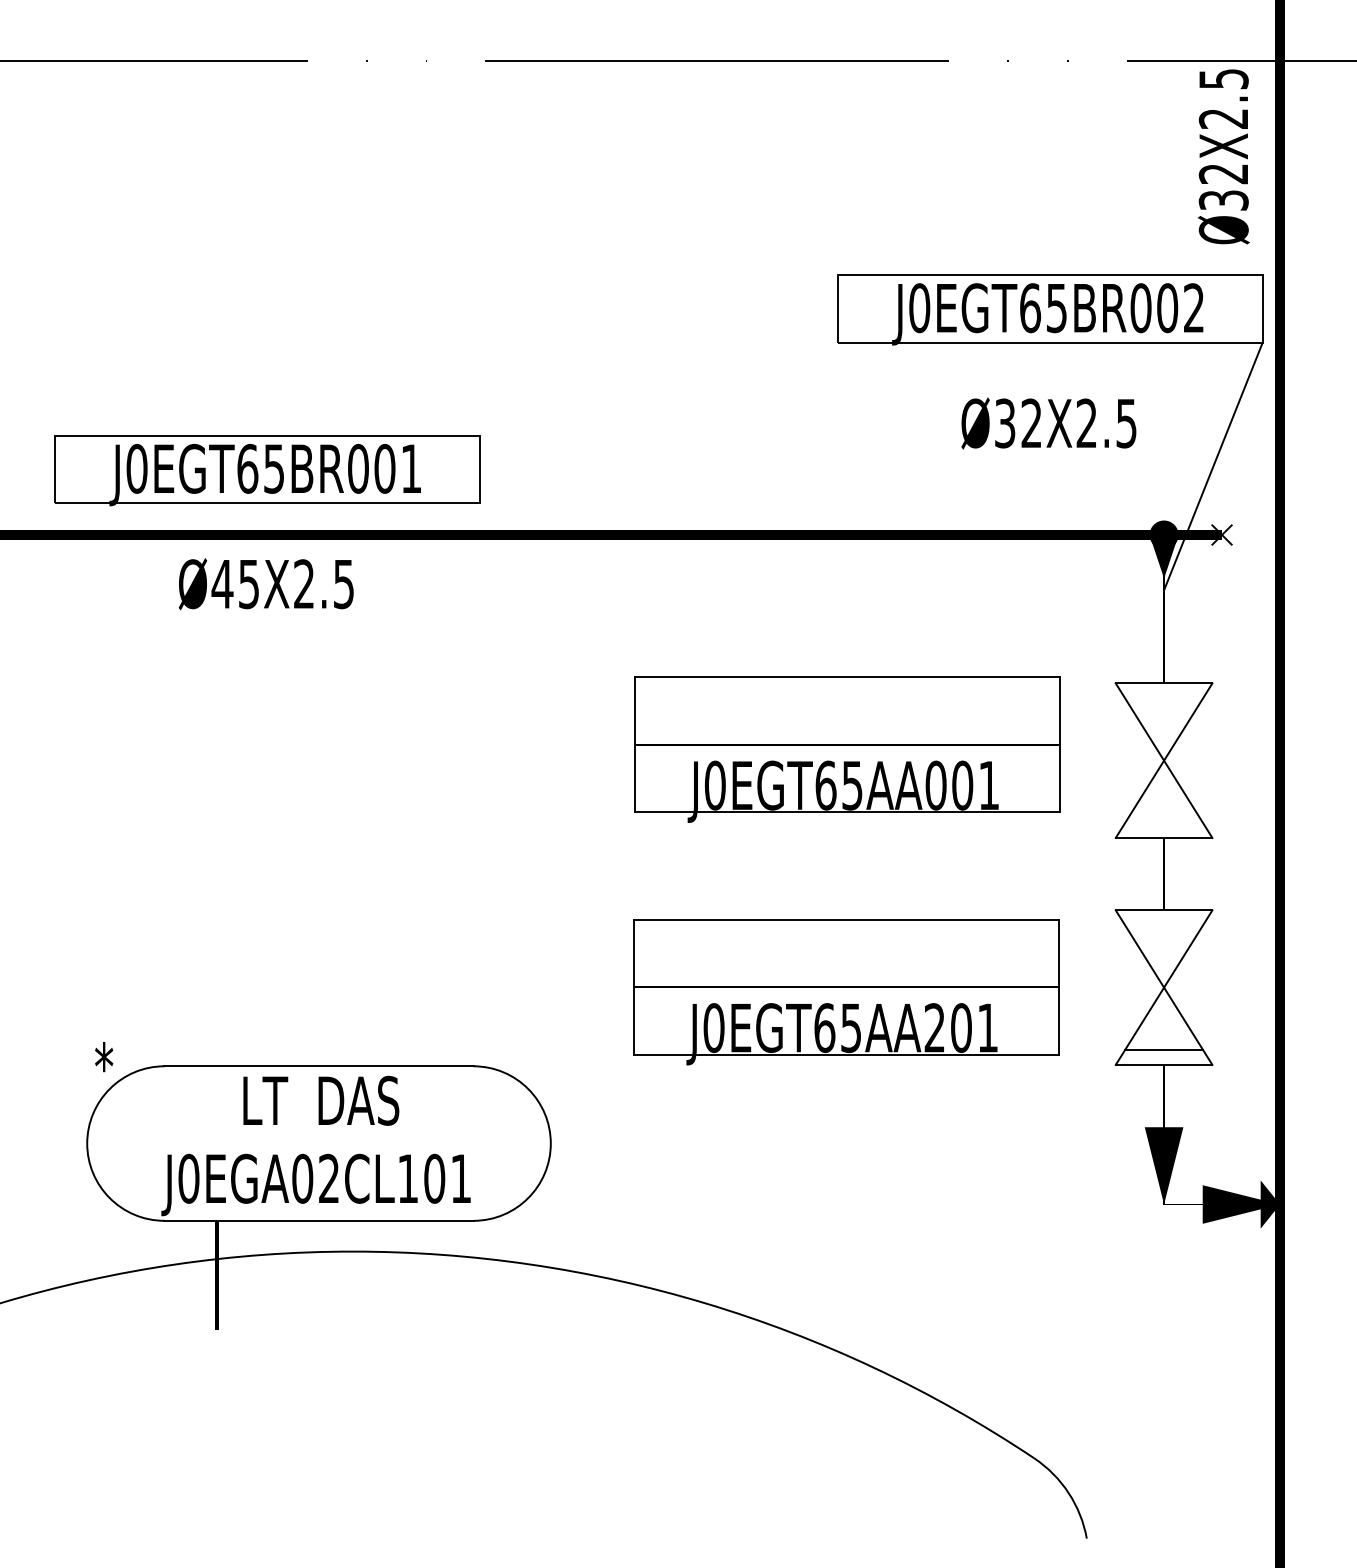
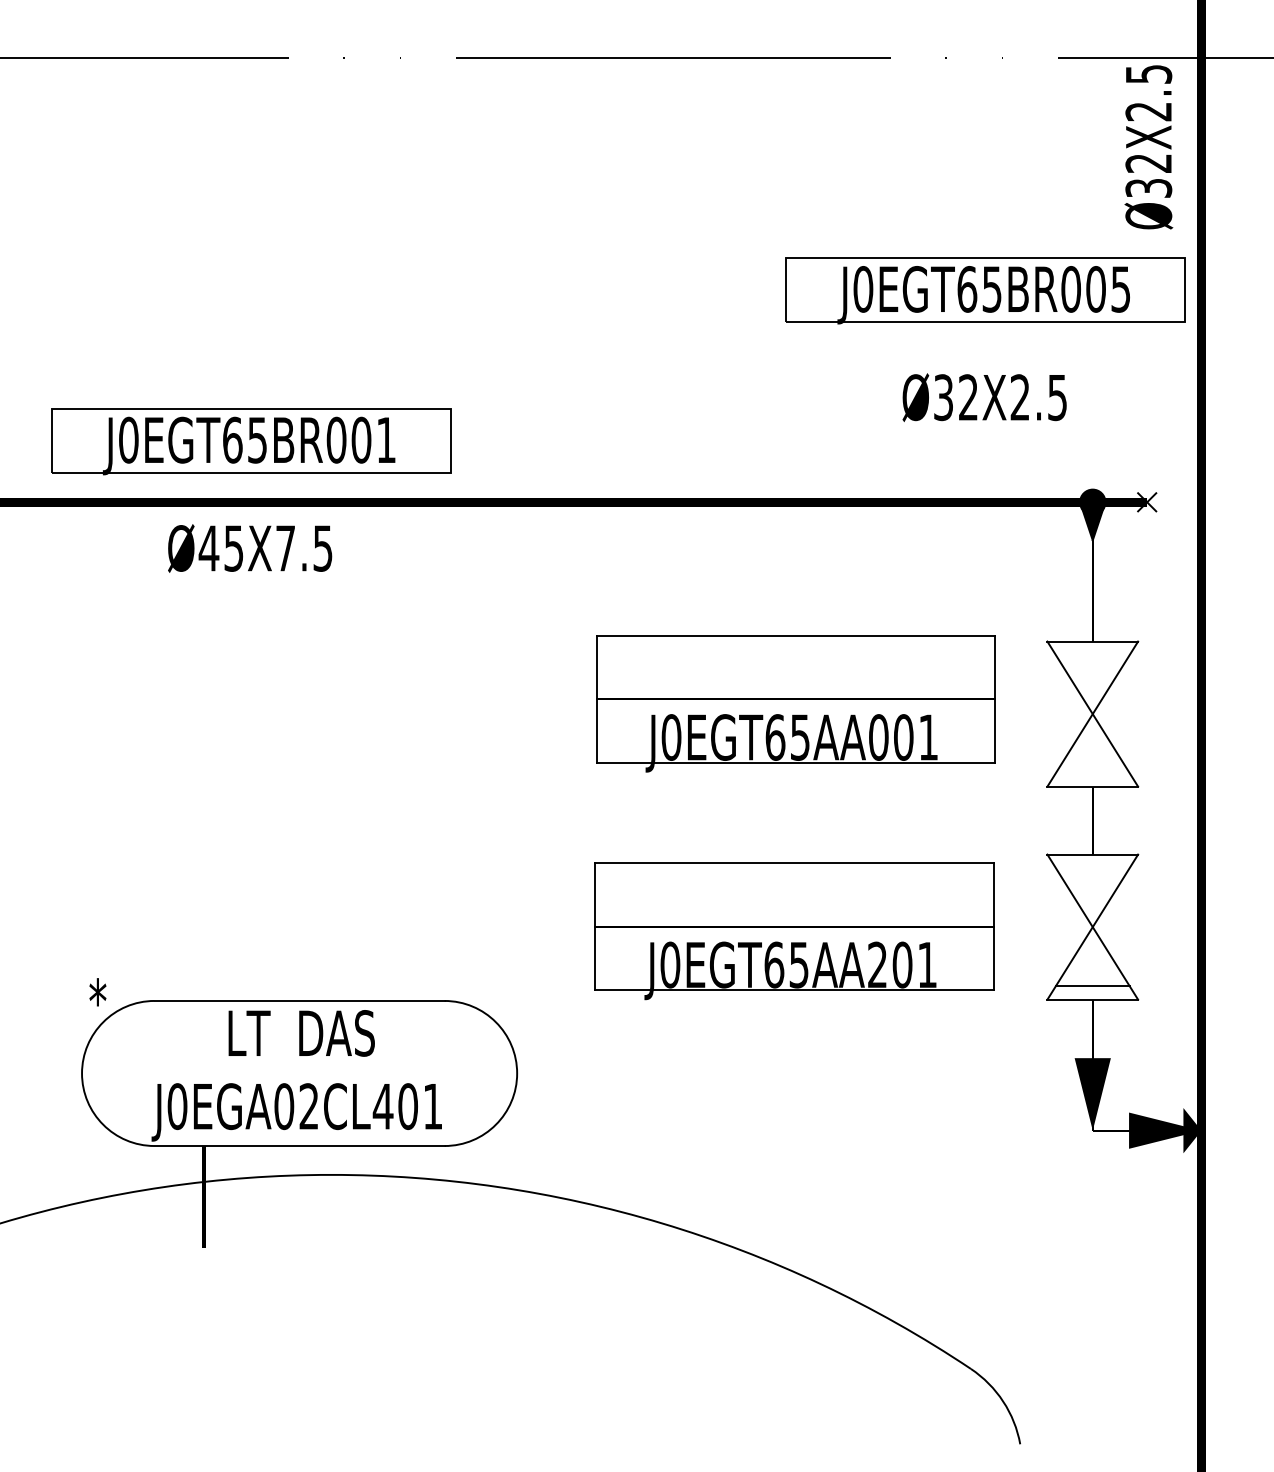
text: (1193, 308) -> (1120, 289), J0EGT65BR002 -> J0EGT65BR005
line: (1213, 466) -> (1139, 437), removed
text: (303, 583) -> (285, 547), Ø45X2.5 -> Ø45X7.5
text: (408, 1178) -> (383, 1106), J0EGA02CL101 -> J0EGA02CL401

